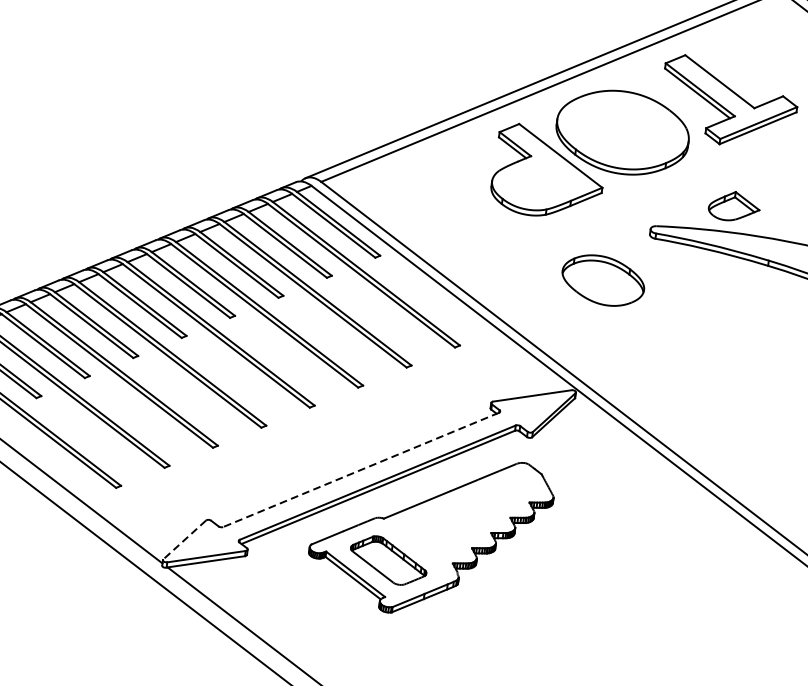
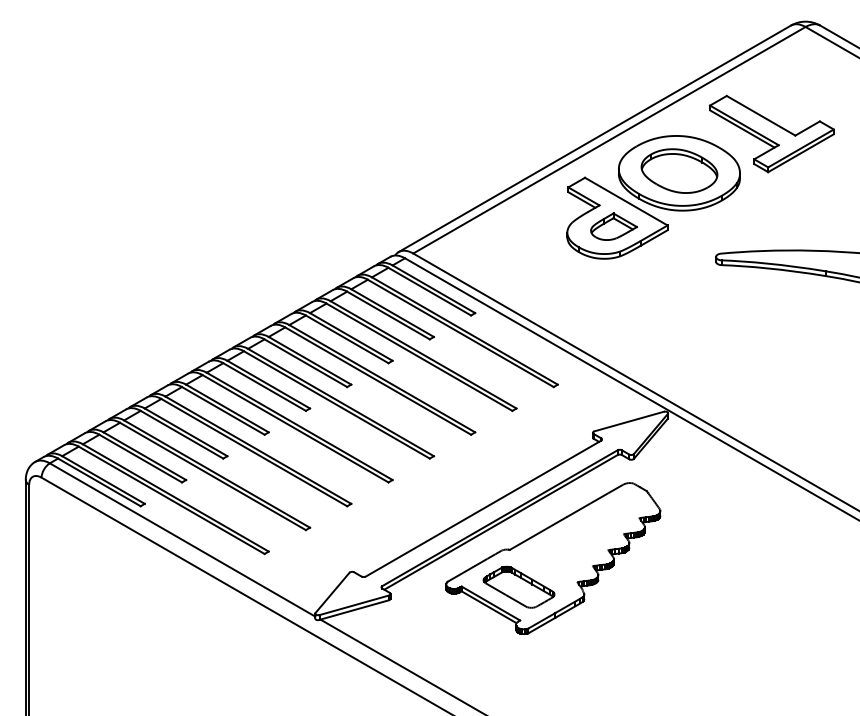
part: (733, 206) -> (613, 226), moved
part: (603, 279) -> (679, 170), moved
line: (361, 469) -> (483, 508), dashed -> solid
line: (184, 540) -> (332, 593), dashed -> solid

